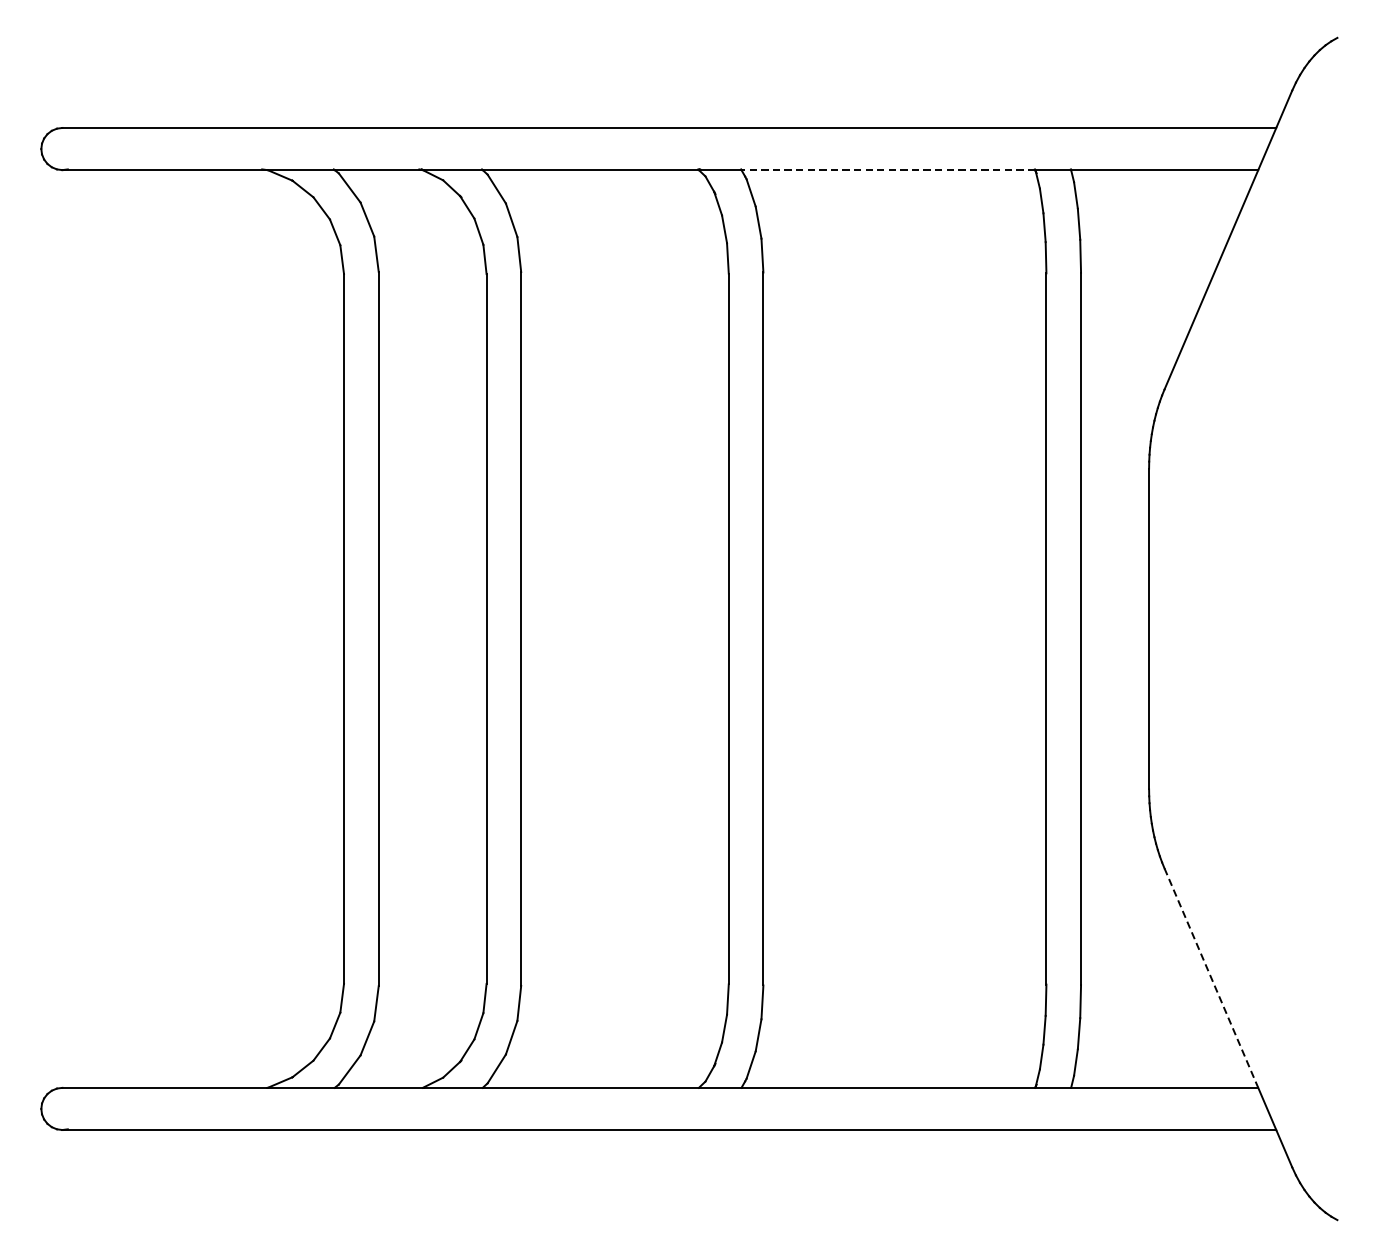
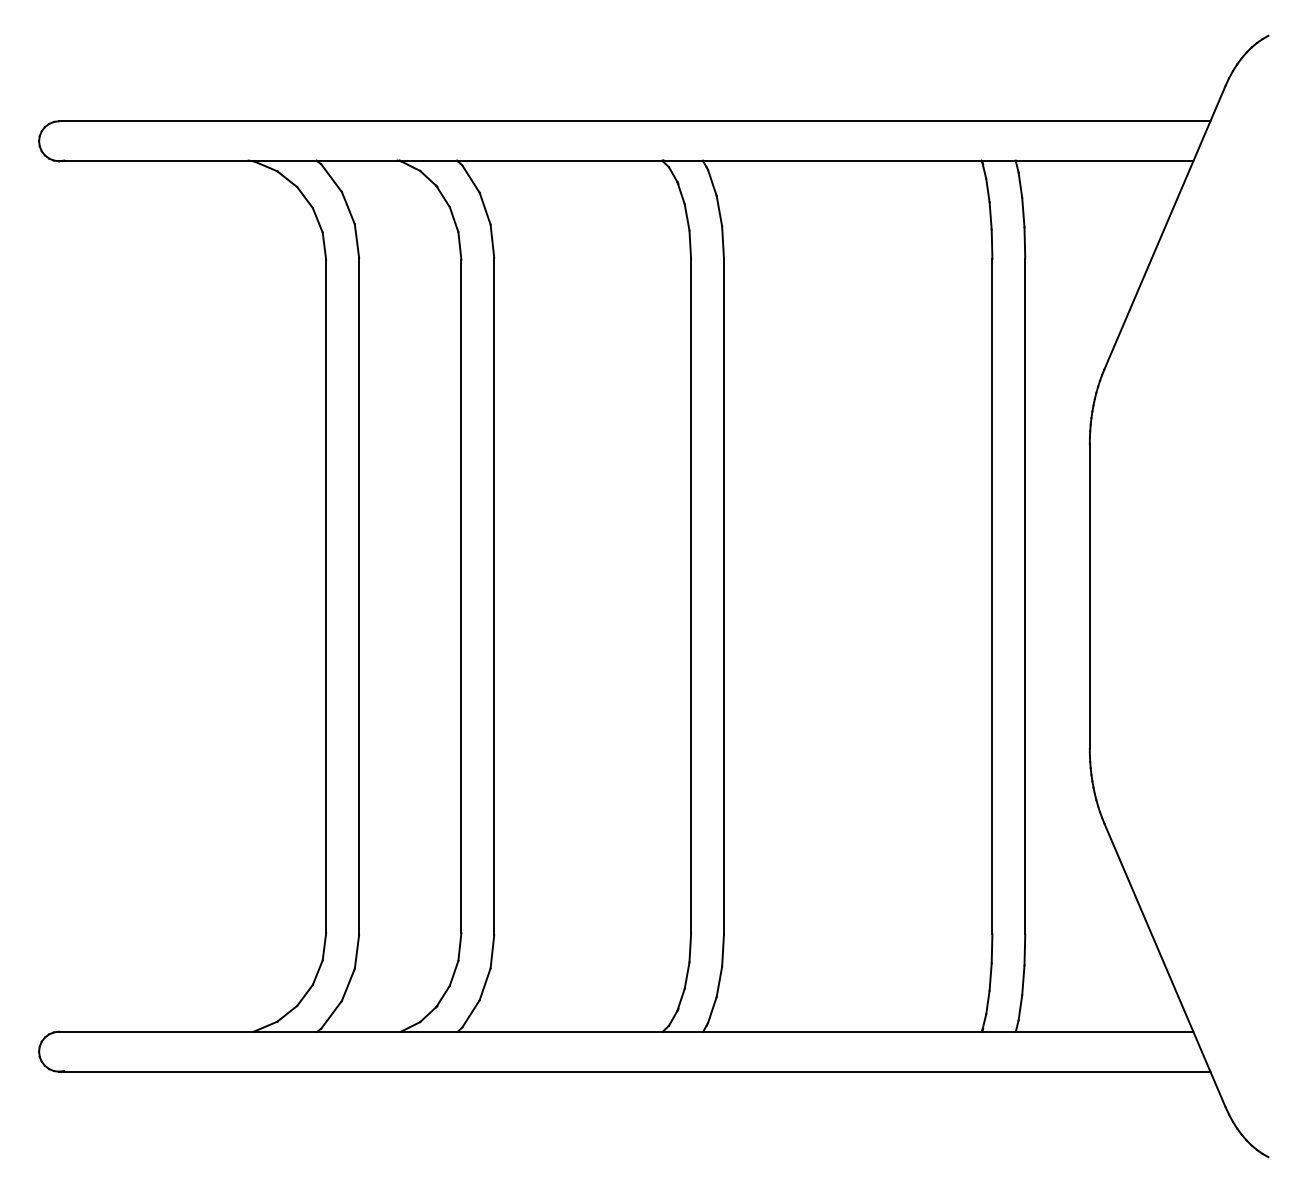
line: (888, 170) -> (842, 161), dashed -> solid
line: (1212, 979) -> (1149, 928), dashed -> solid

